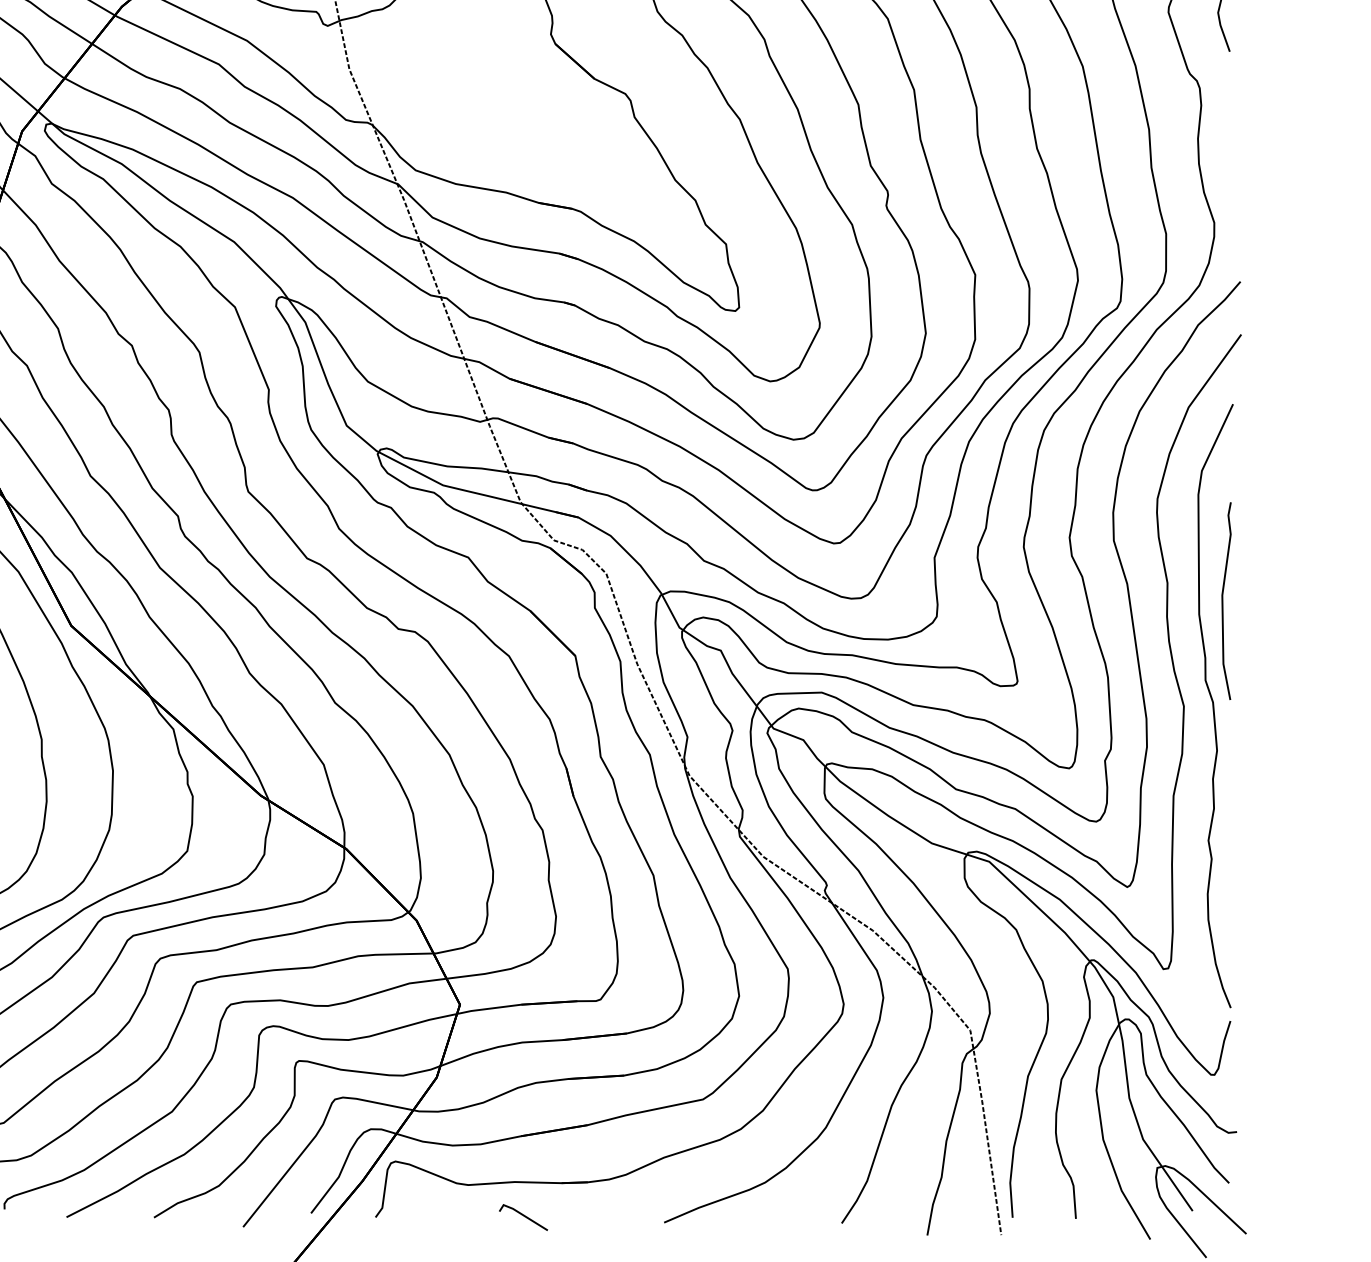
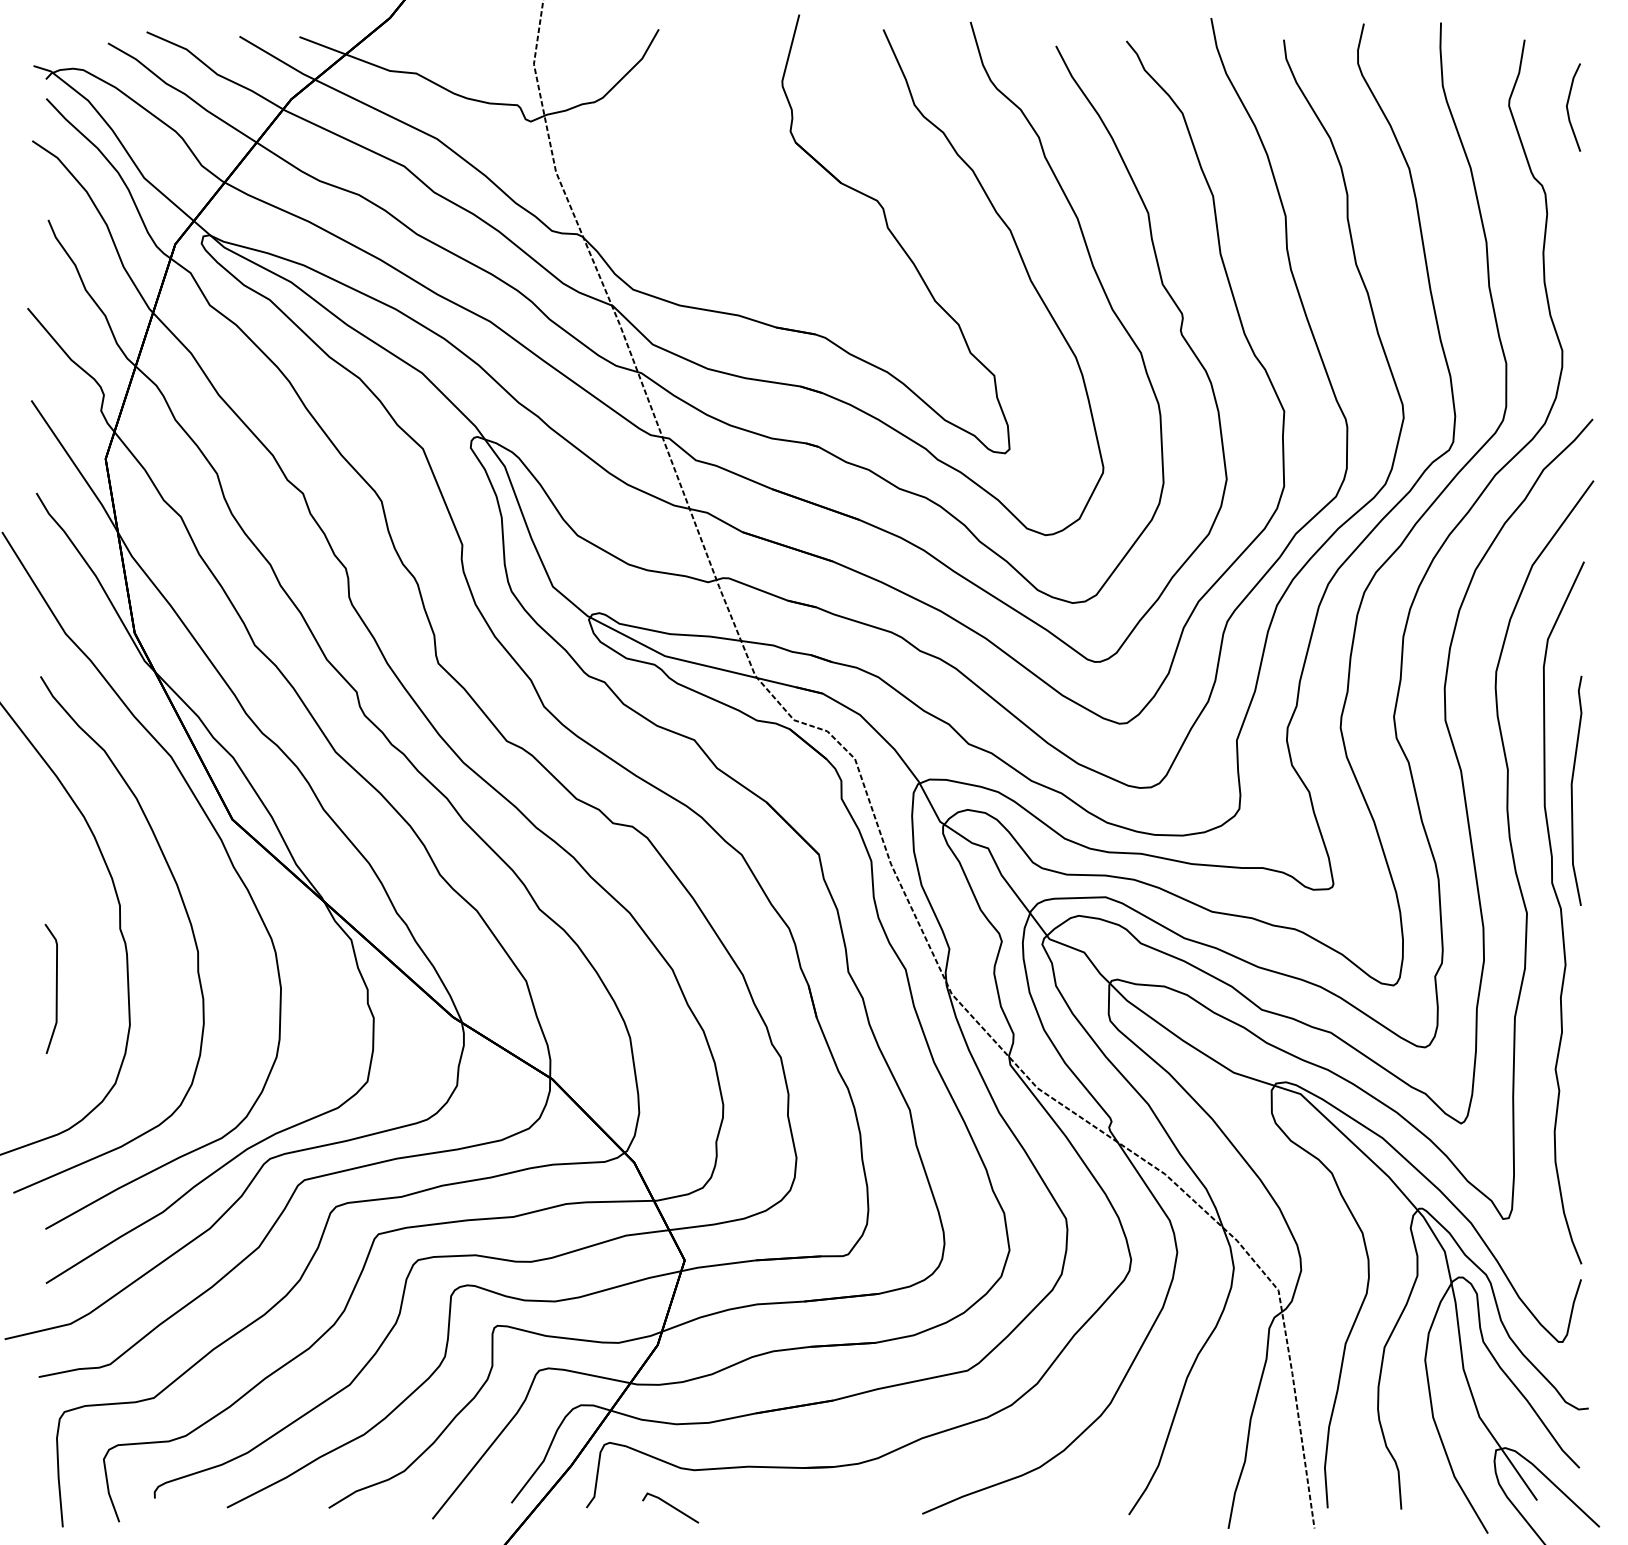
part: (523, 1217) -> (670, 1507), moved

